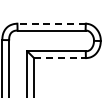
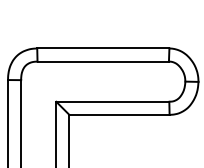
line: (51, 23) -> (103, 48), dashed -> solid
line: (59, 58) -> (118, 115), dashed -> solid

